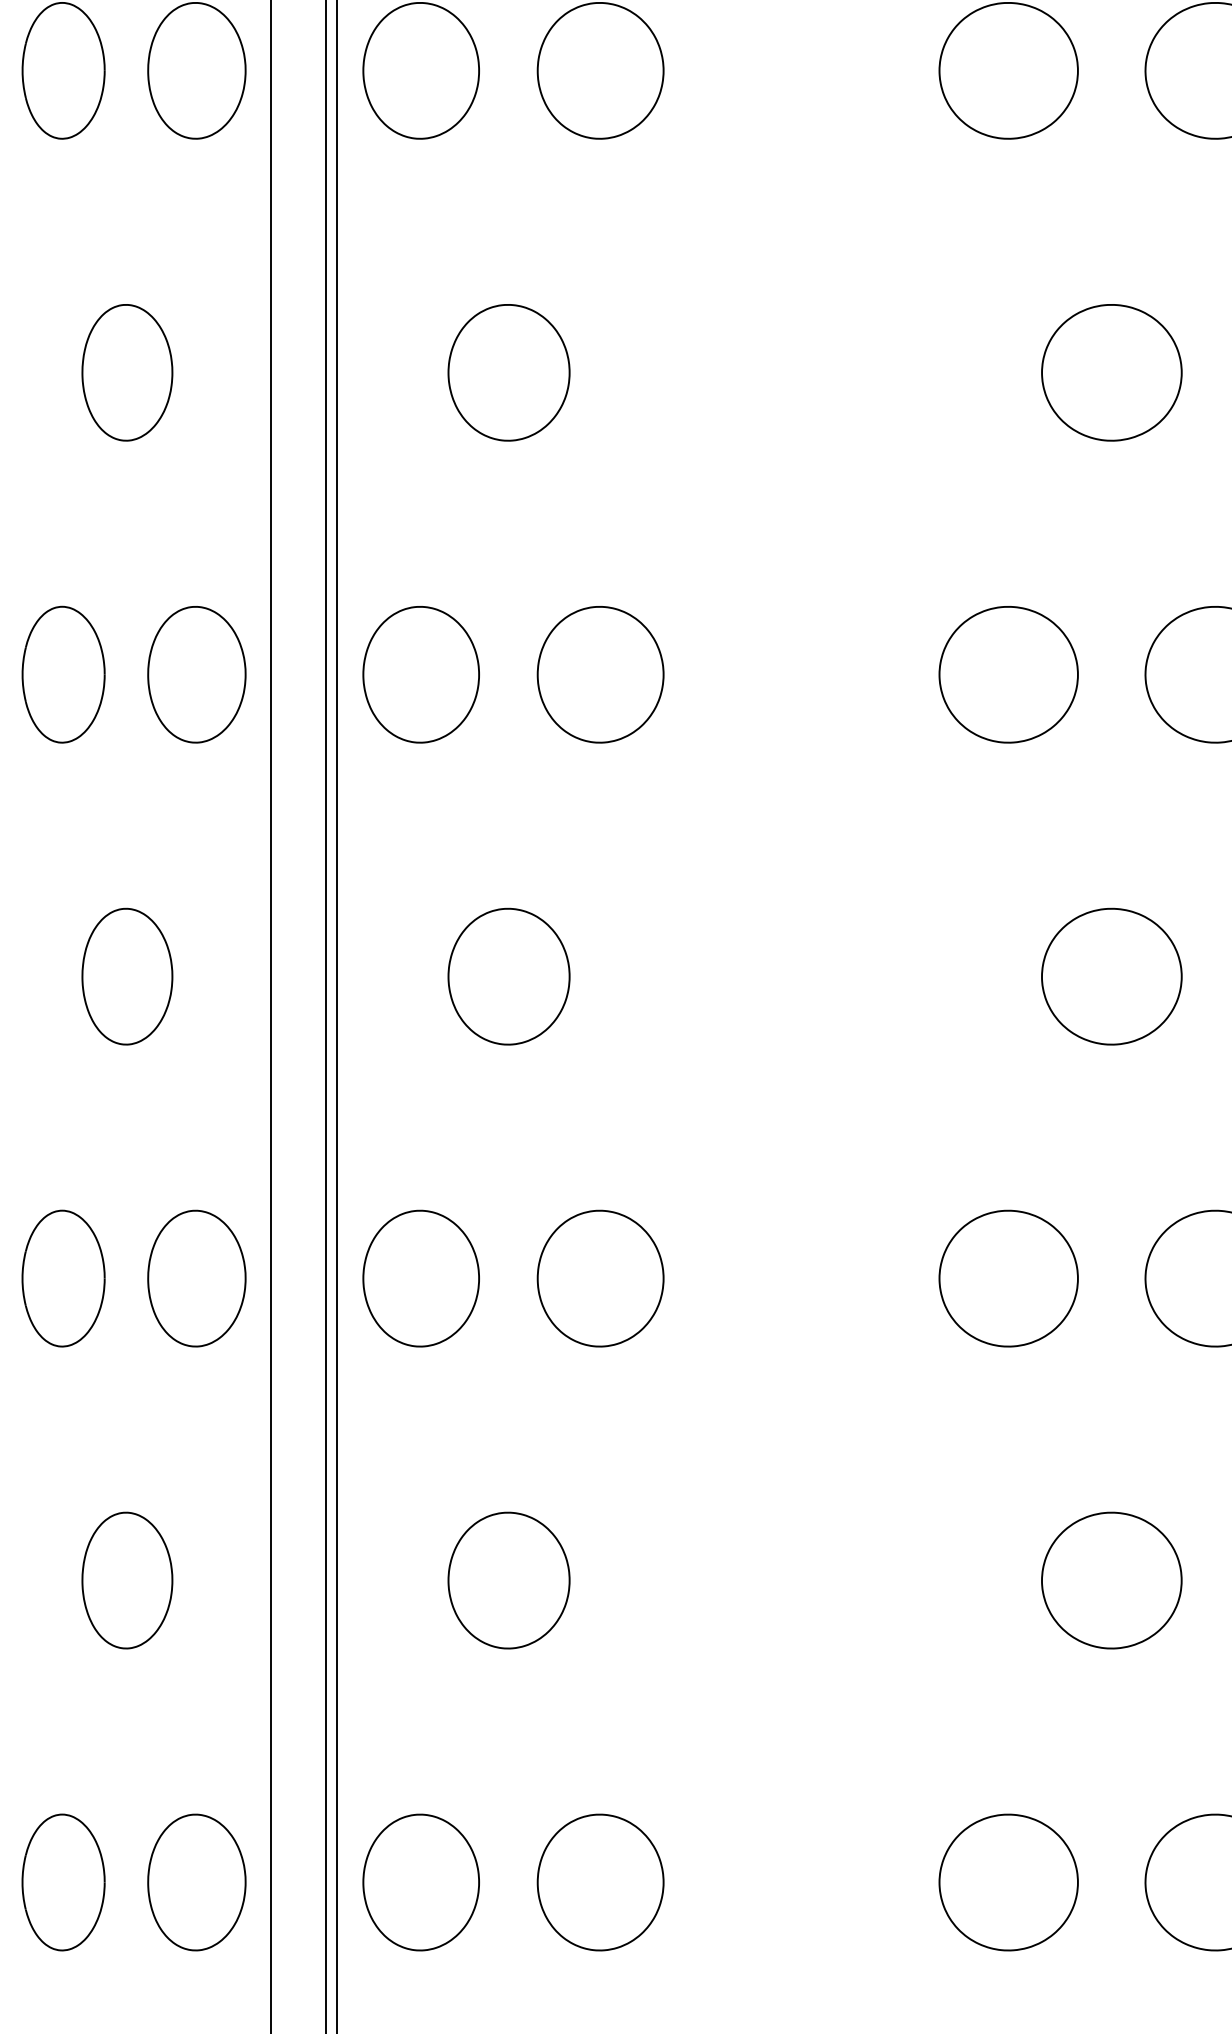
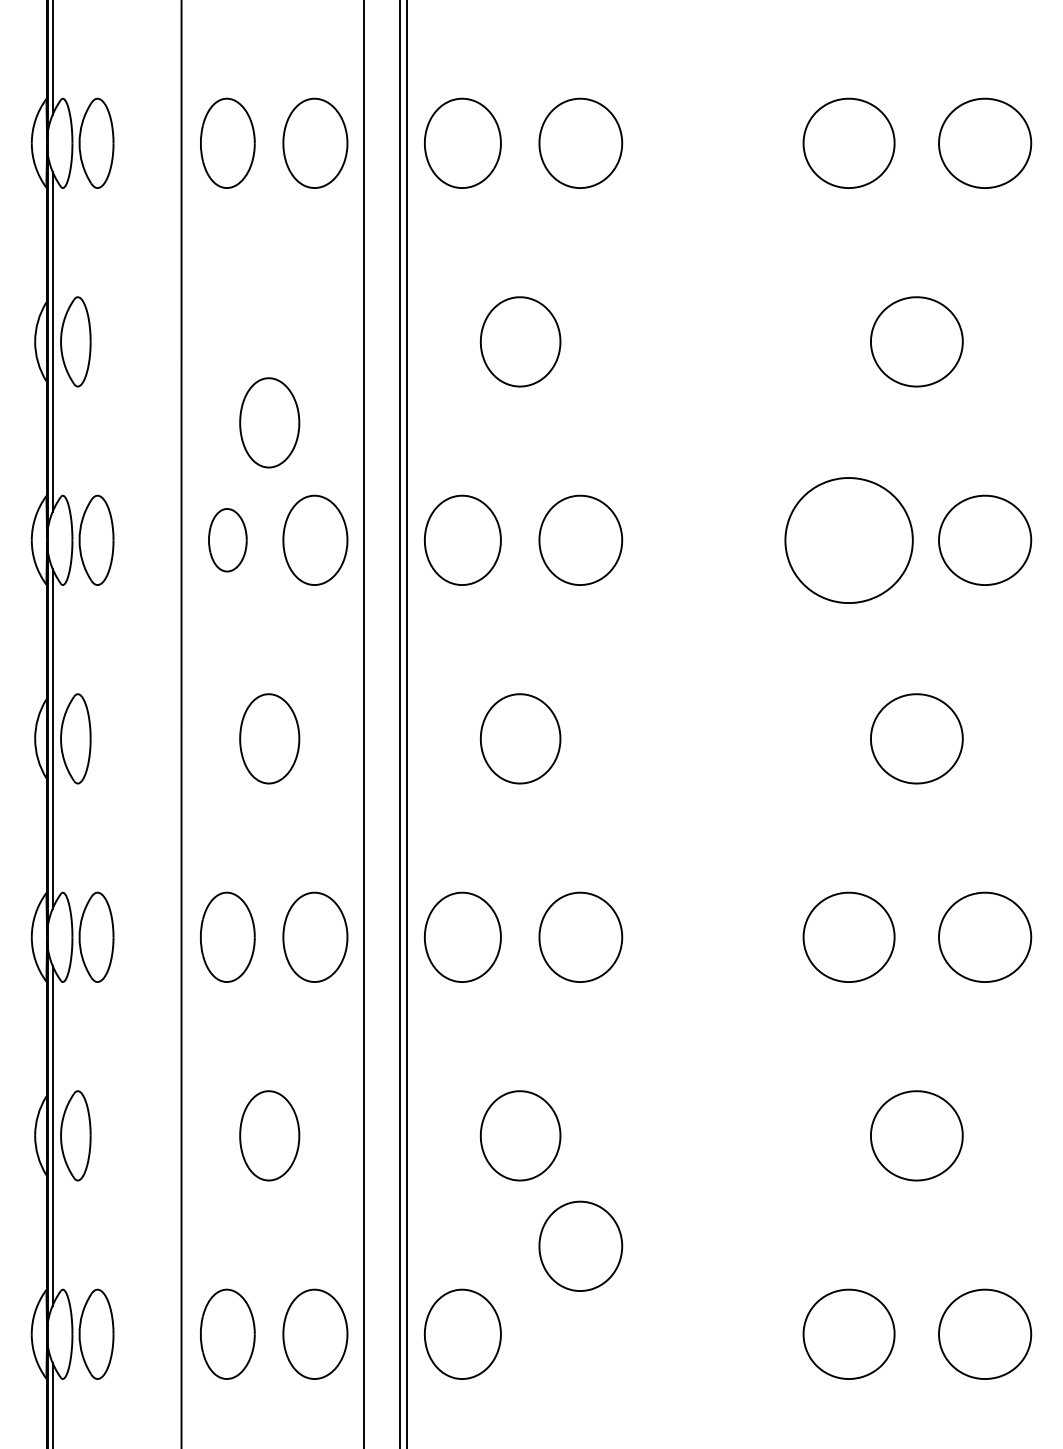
part: (127, 372) -> (269, 422), moved
part: (63, 673) -> (227, 539), size x0.7
part: (1007, 673) -> (848, 539), size x1.4
part: (600, 1881) -> (580, 1245), moved

